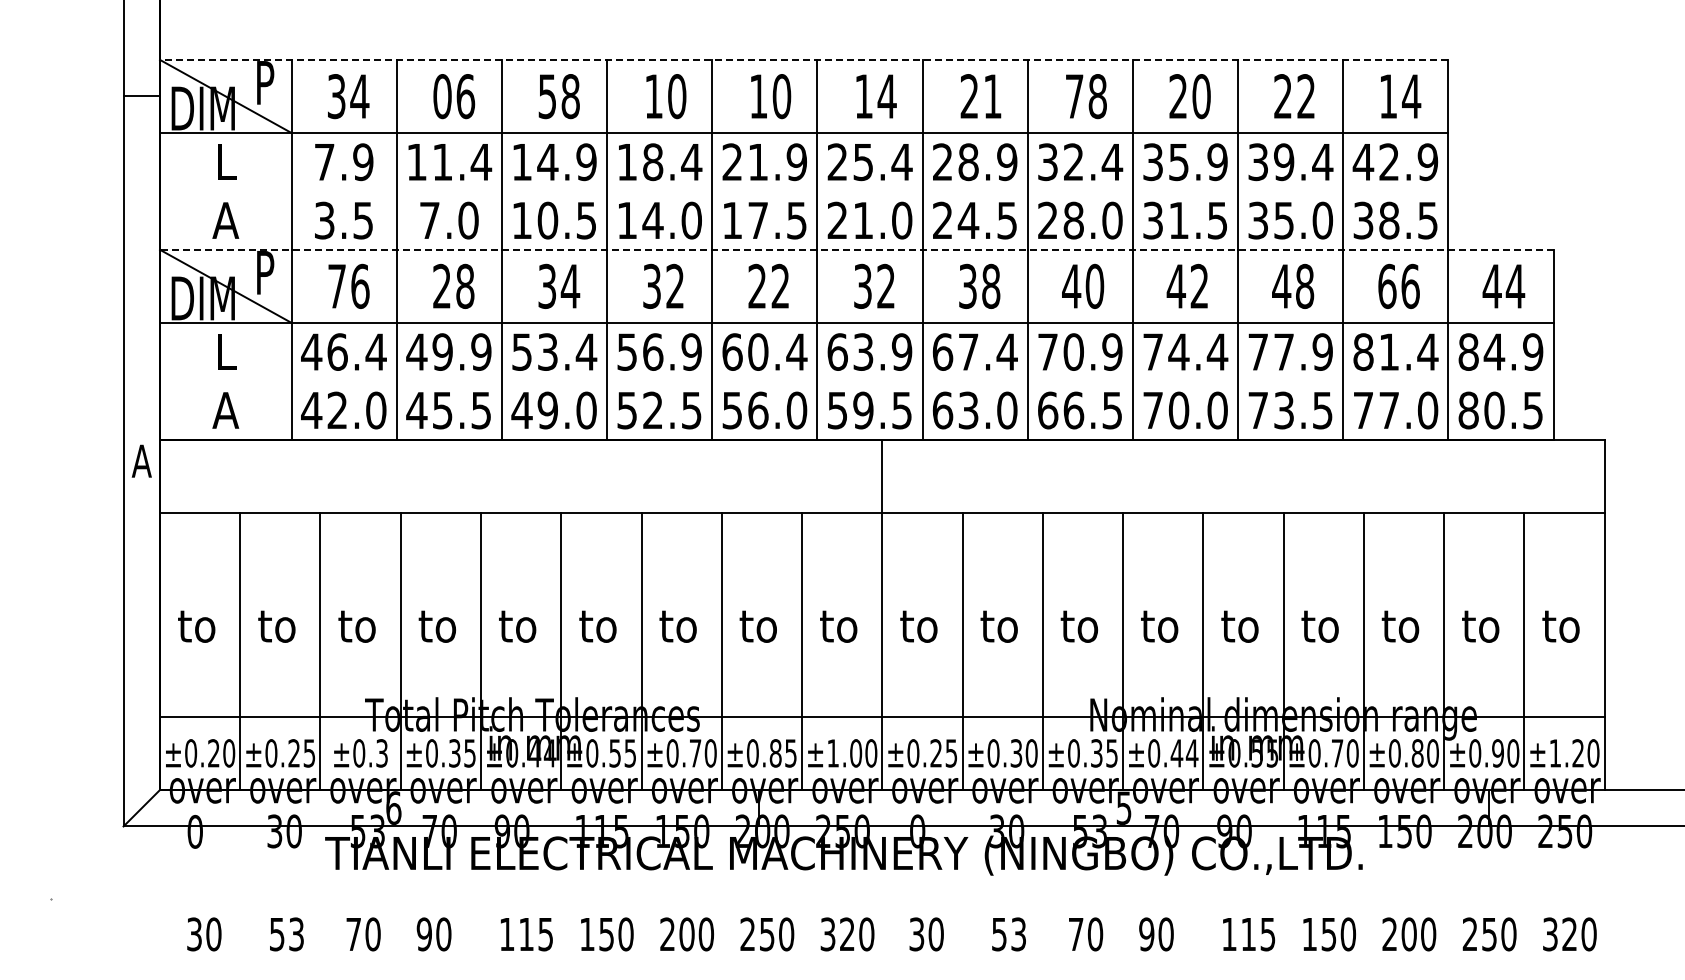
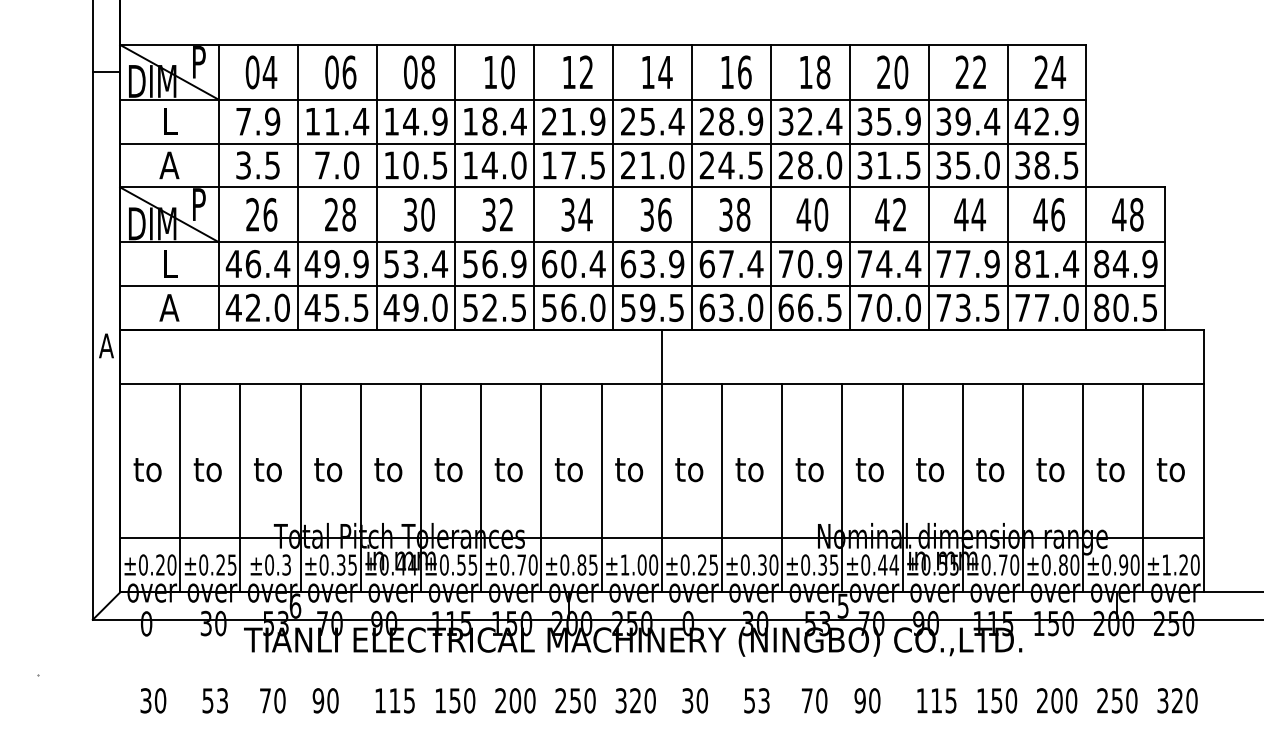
line: (803, 59) -> (602, 44), dashed -> solid
text: (336, 96) -> (252, 72), 34 -> 04
text: (547, 96) -> (410, 72), 58 -> 08
text: (781, 96) -> (586, 72), 10 -> 12
text: (981, 96) -> (736, 72), 21 -> 16
text: (1074, 96) -> (806, 72), 78 -> 18
text: (1387, 96) -> (1040, 72), 14 -> 24
line: (804, 191) -> (603, 143), added
line: (856, 249) -> (642, 187), dashed -> solid
text: (336, 285) -> (252, 214), 76 -> 26
text: (1304, 285) -> (978, 214), 48 -> 44
text: (570, 286) -> (428, 214), 34 -> 30
text: (769, 286) -> (577, 214), 22 -> 34
text: (886, 286) -> (665, 214), 32 -> 36
text: (1386, 286) -> (1040, 214), 66 -> 46
text: (1515, 286) -> (1136, 214), 44 -> 48
line: (856, 381) -> (642, 286), added

